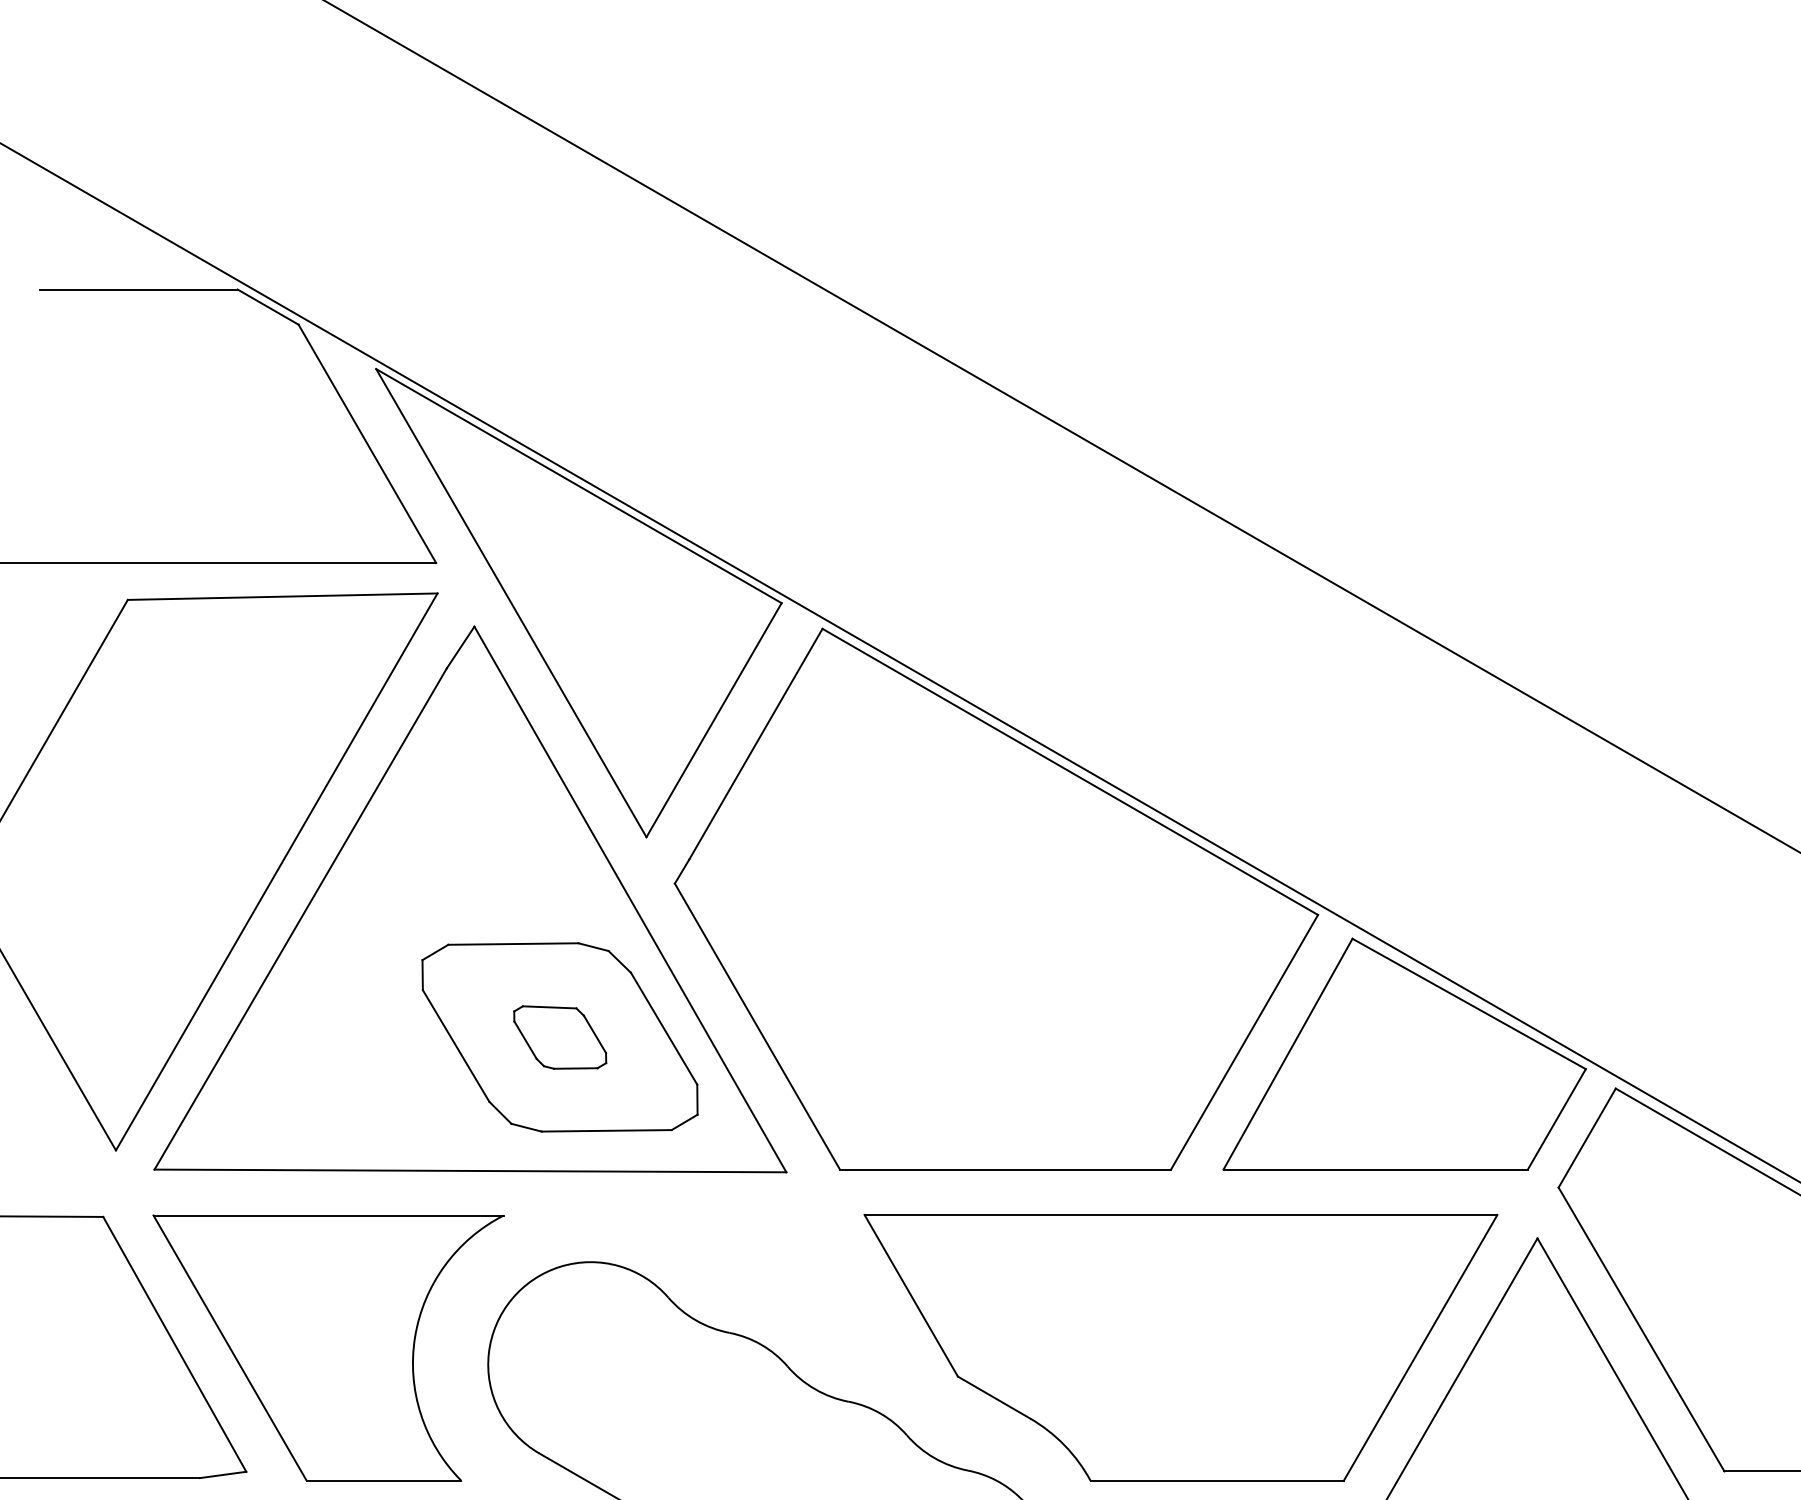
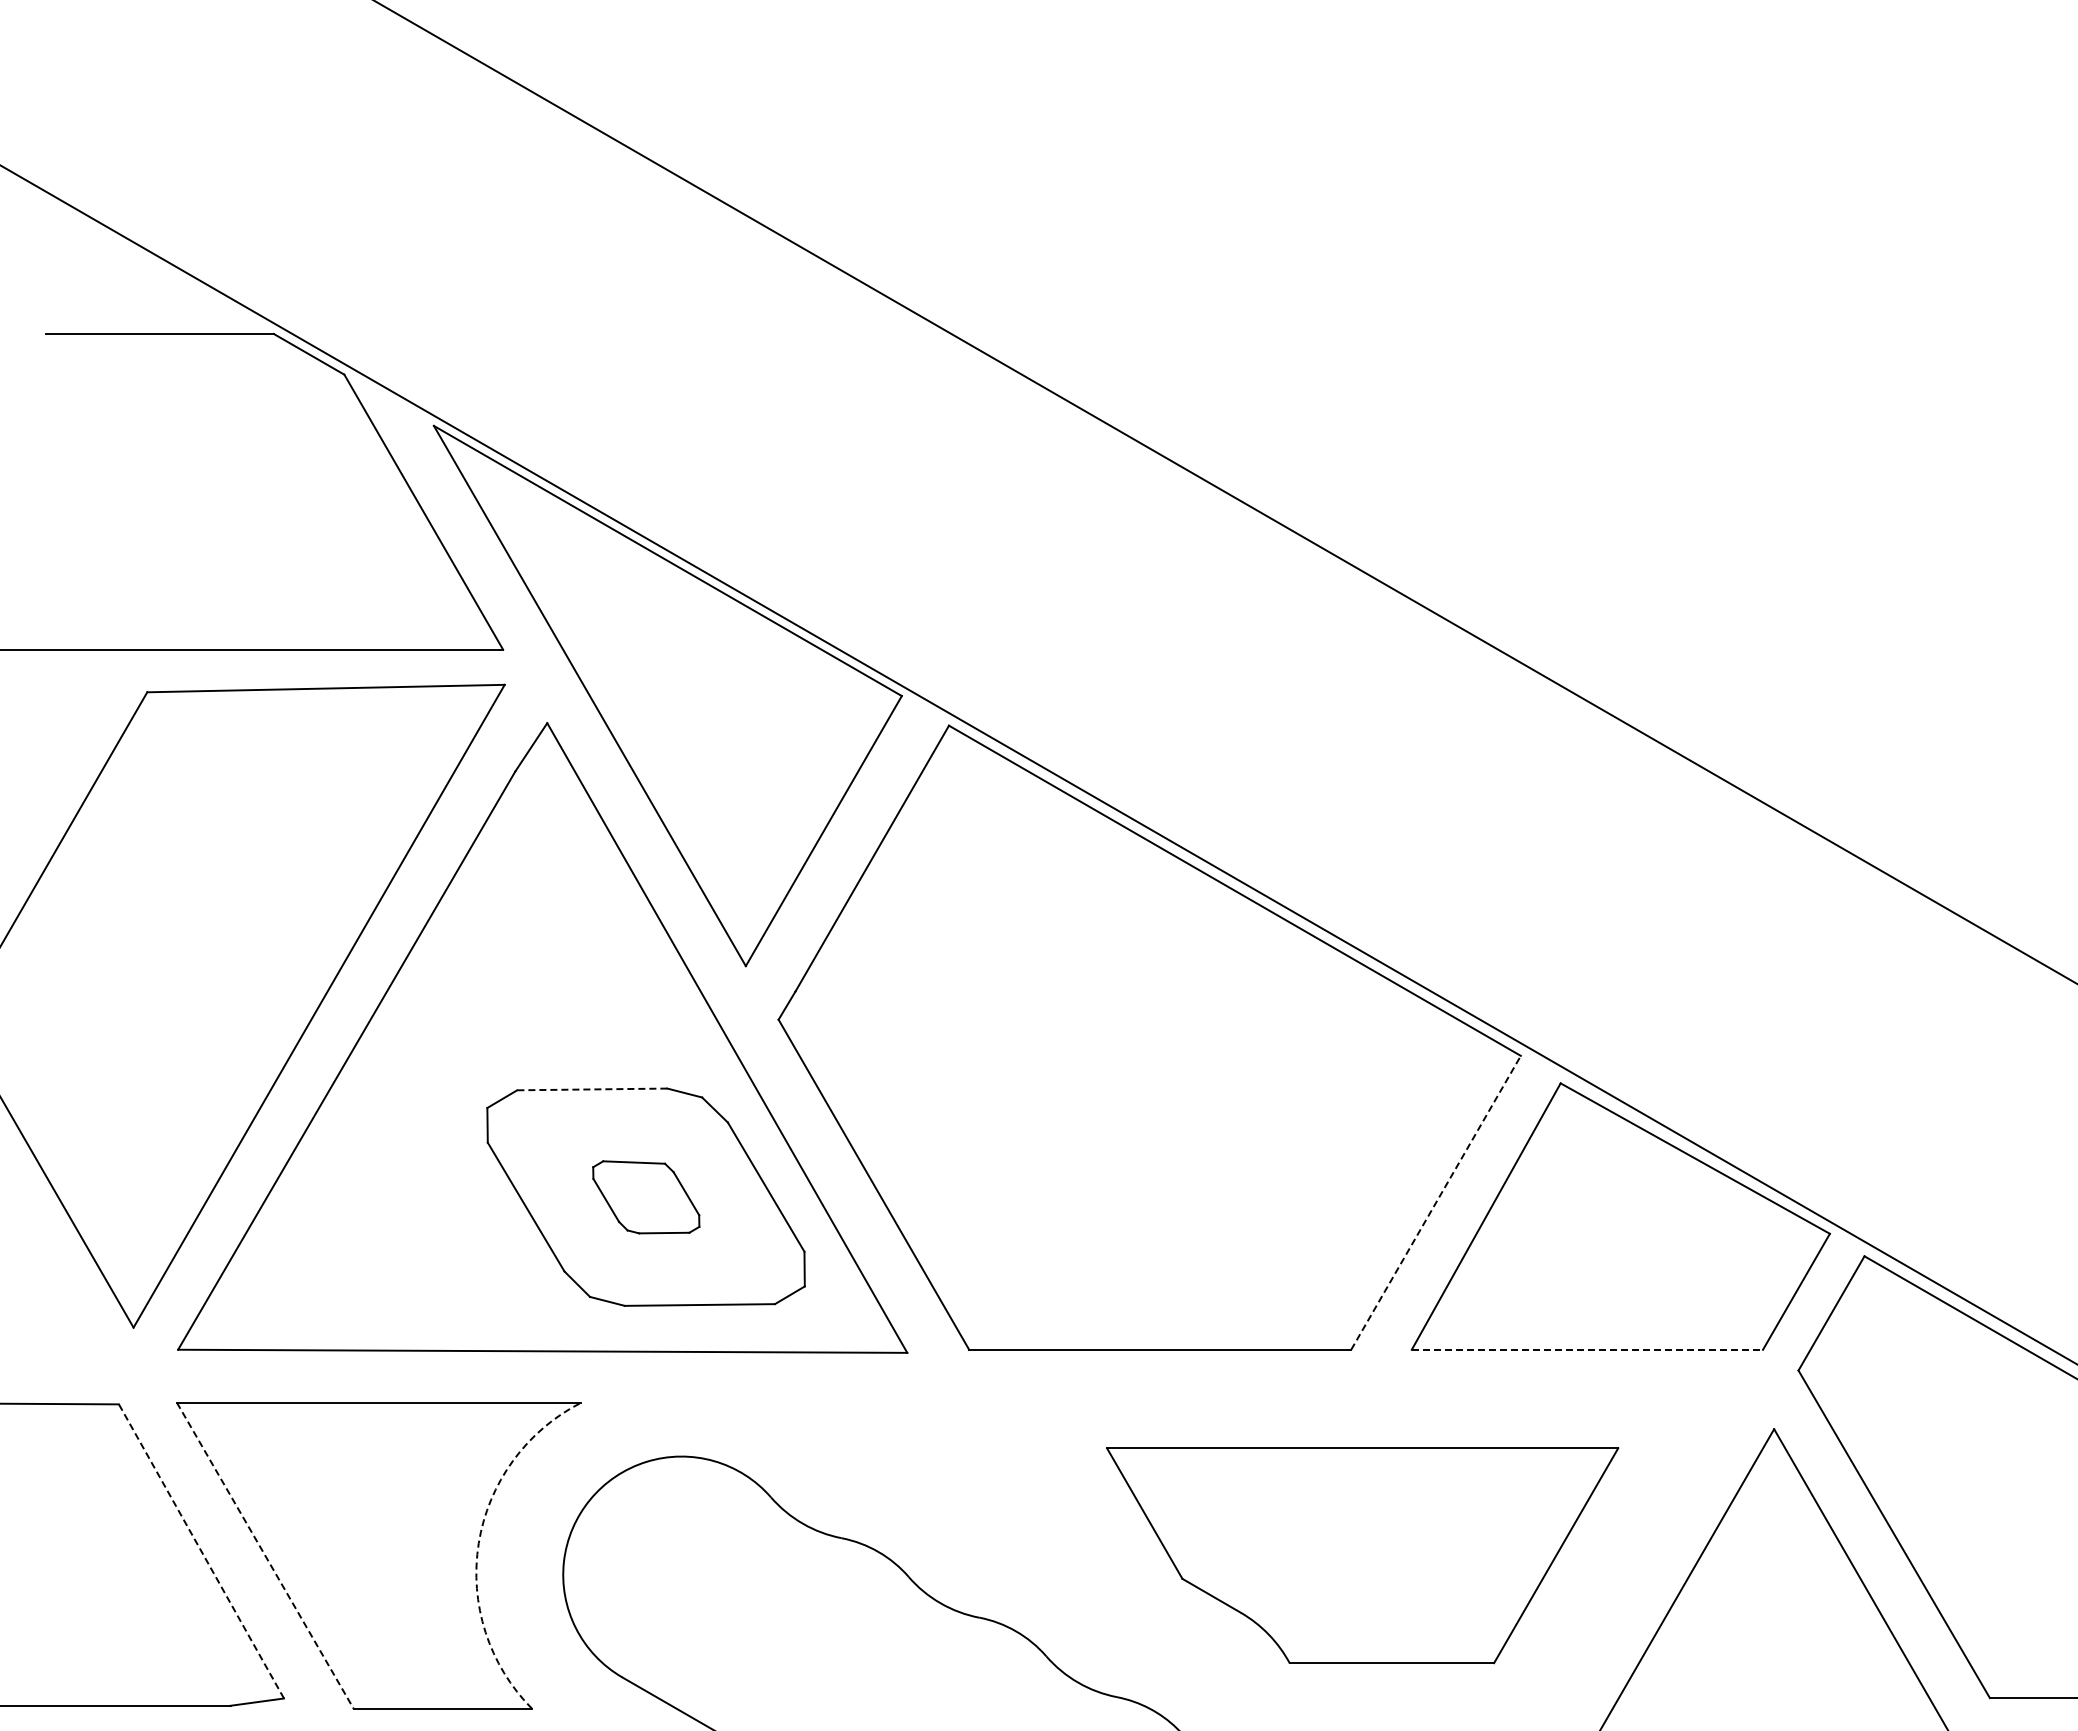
line: (512, 944) -> (591, 1089), solid -> dashed
line: (1244, 1042) -> (1436, 1202), solid -> dashed
line: (1375, 1169) -> (1587, 1349), solid -> dashed
arc: (414, 1337) -> (478, 1543), solid -> dashed
line: (174, 1344) -> (201, 1551), solid -> dashed
line: (230, 1347) -> (265, 1555), solid -> dashed
part: (1180, 1347) -> (1362, 1555), size x0.7

